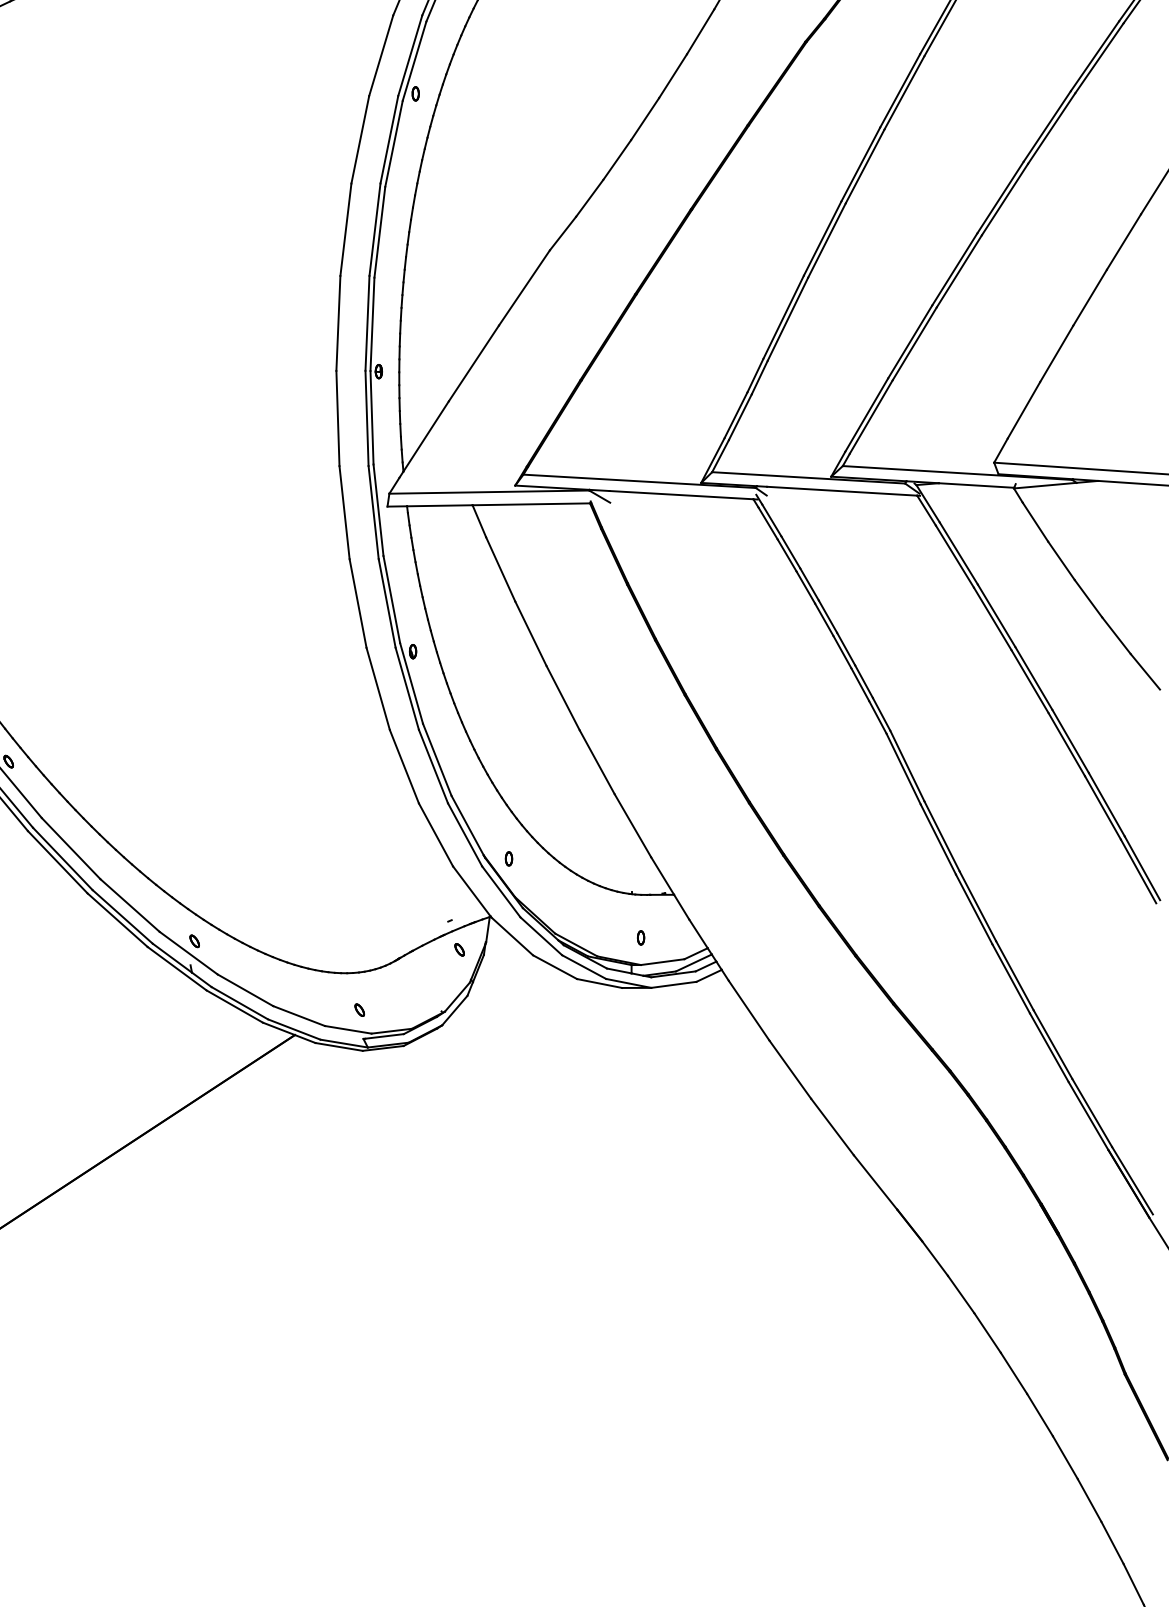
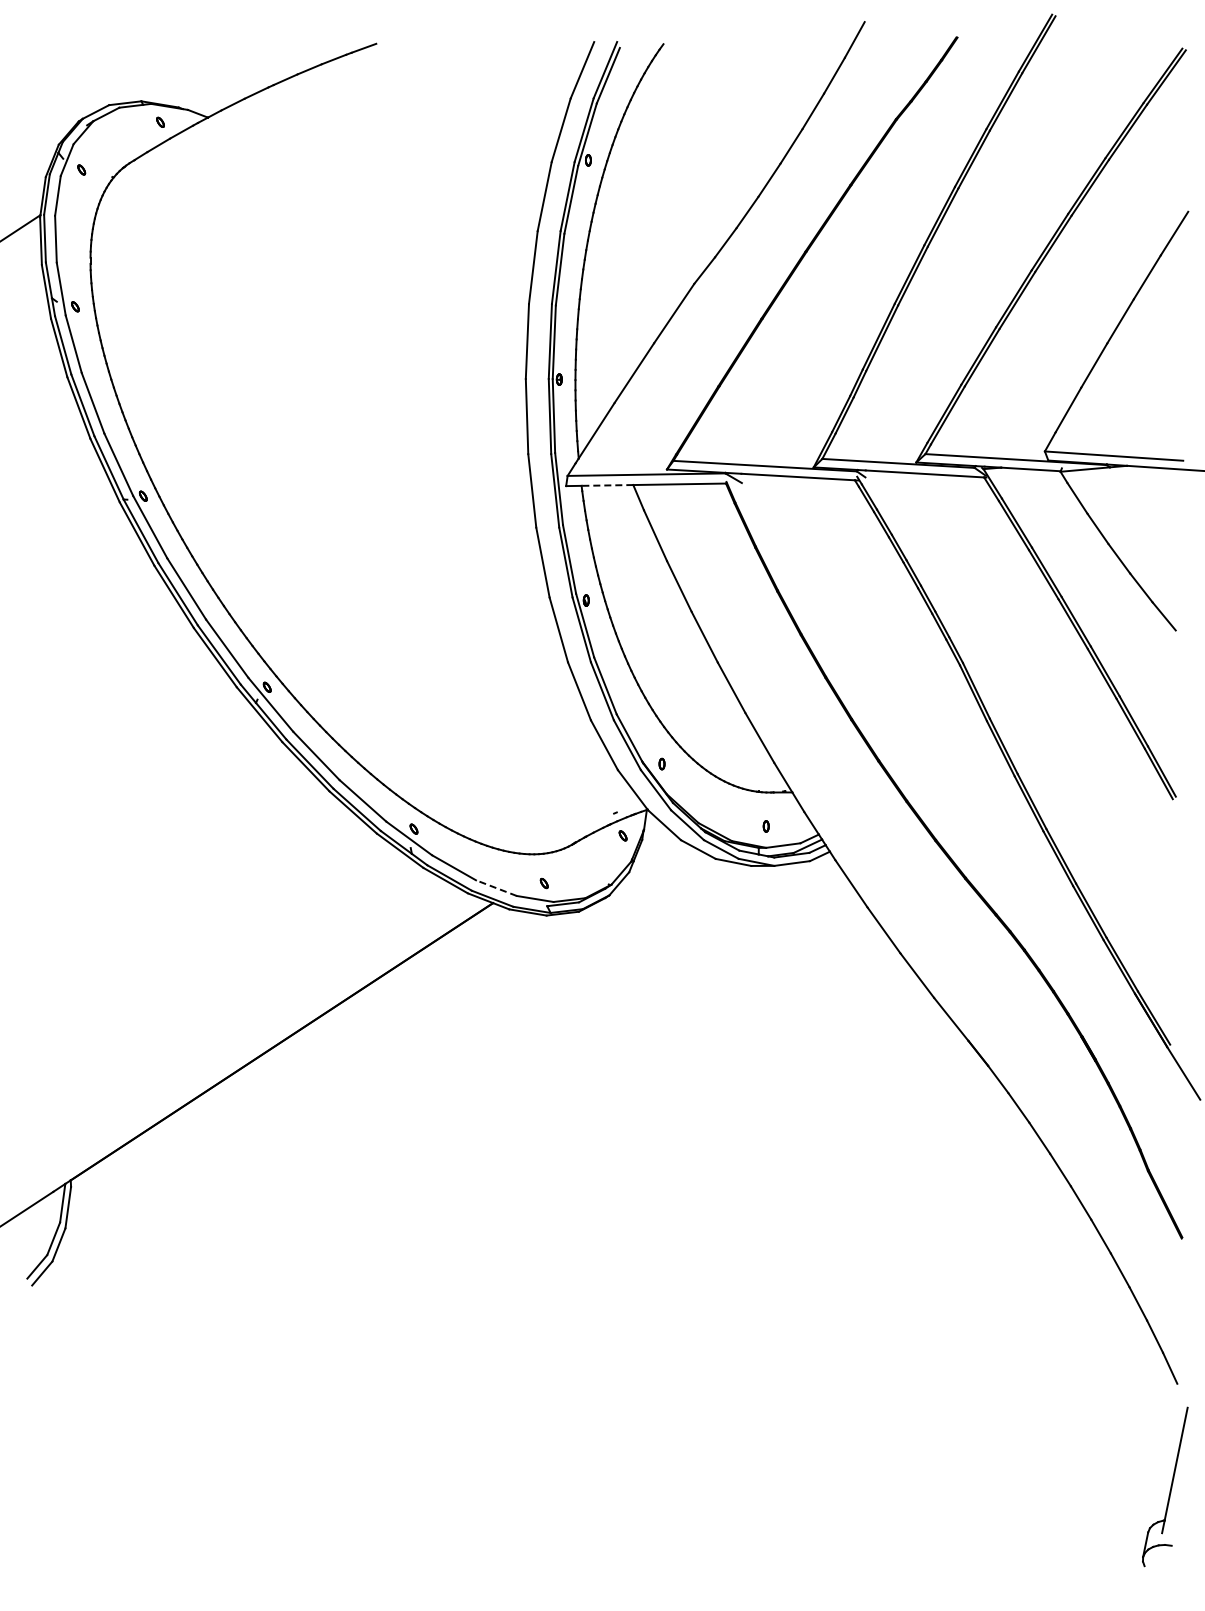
line: (439, 505) -> (607, 485), solid -> dashed
line: (299, 1016) -> (496, 888), solid -> dashed

